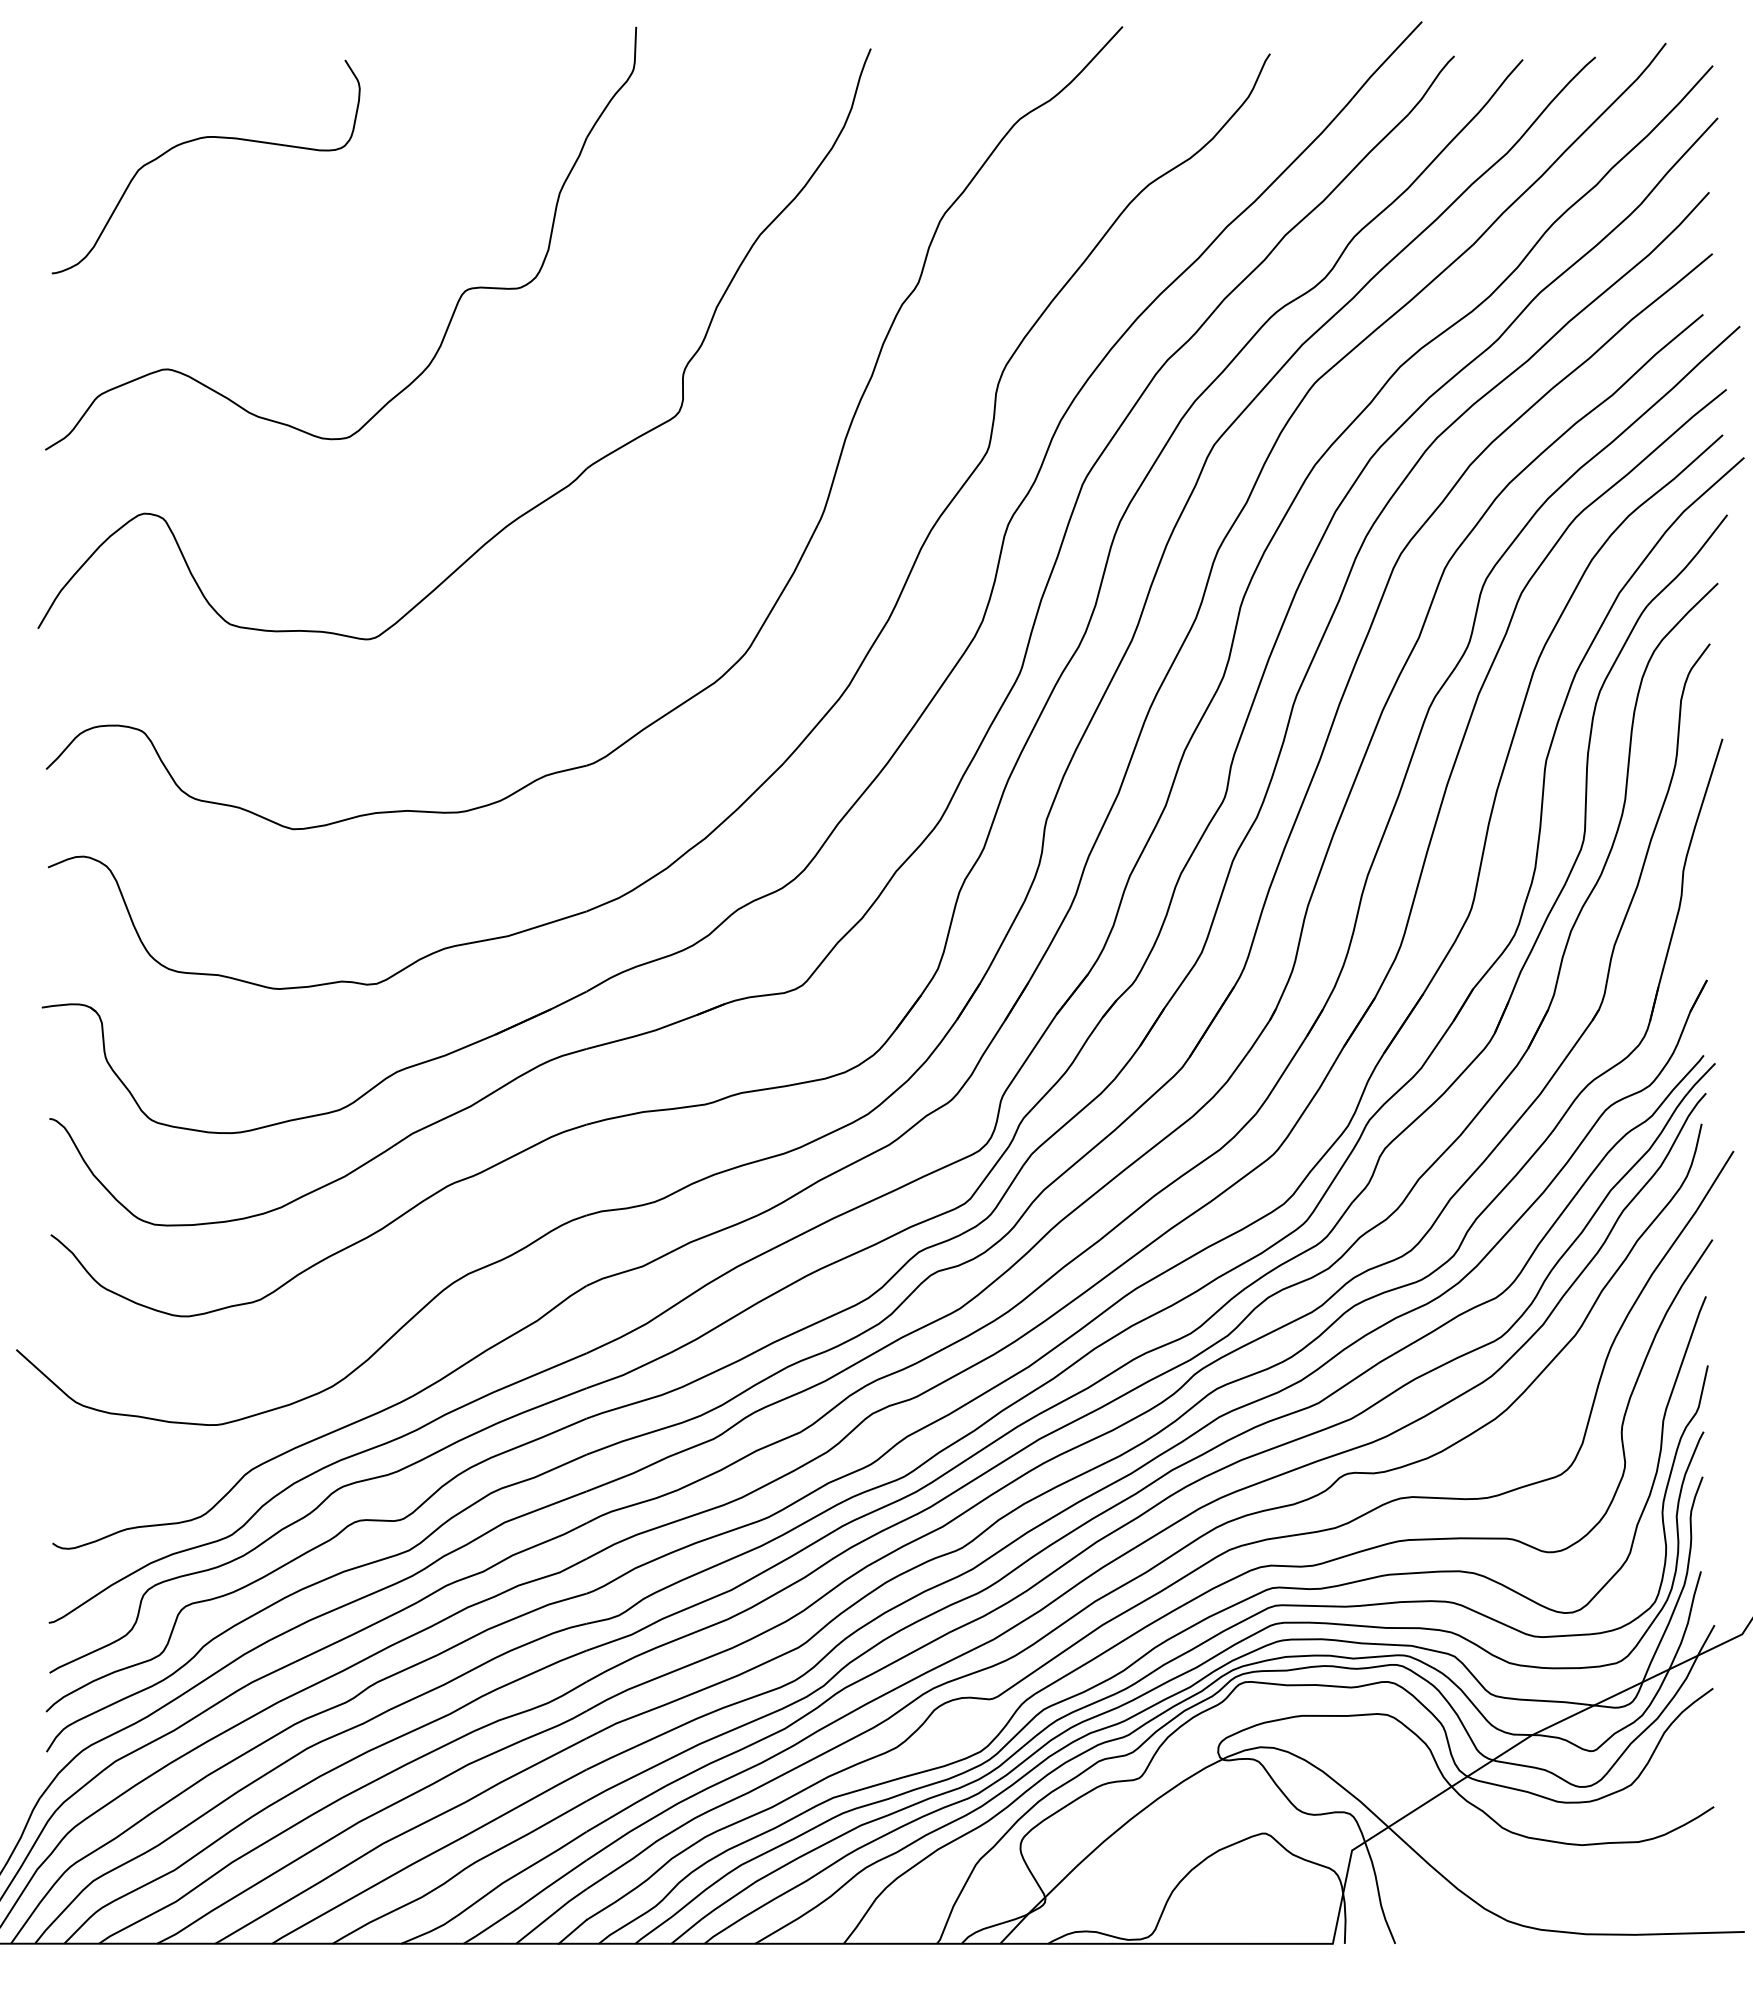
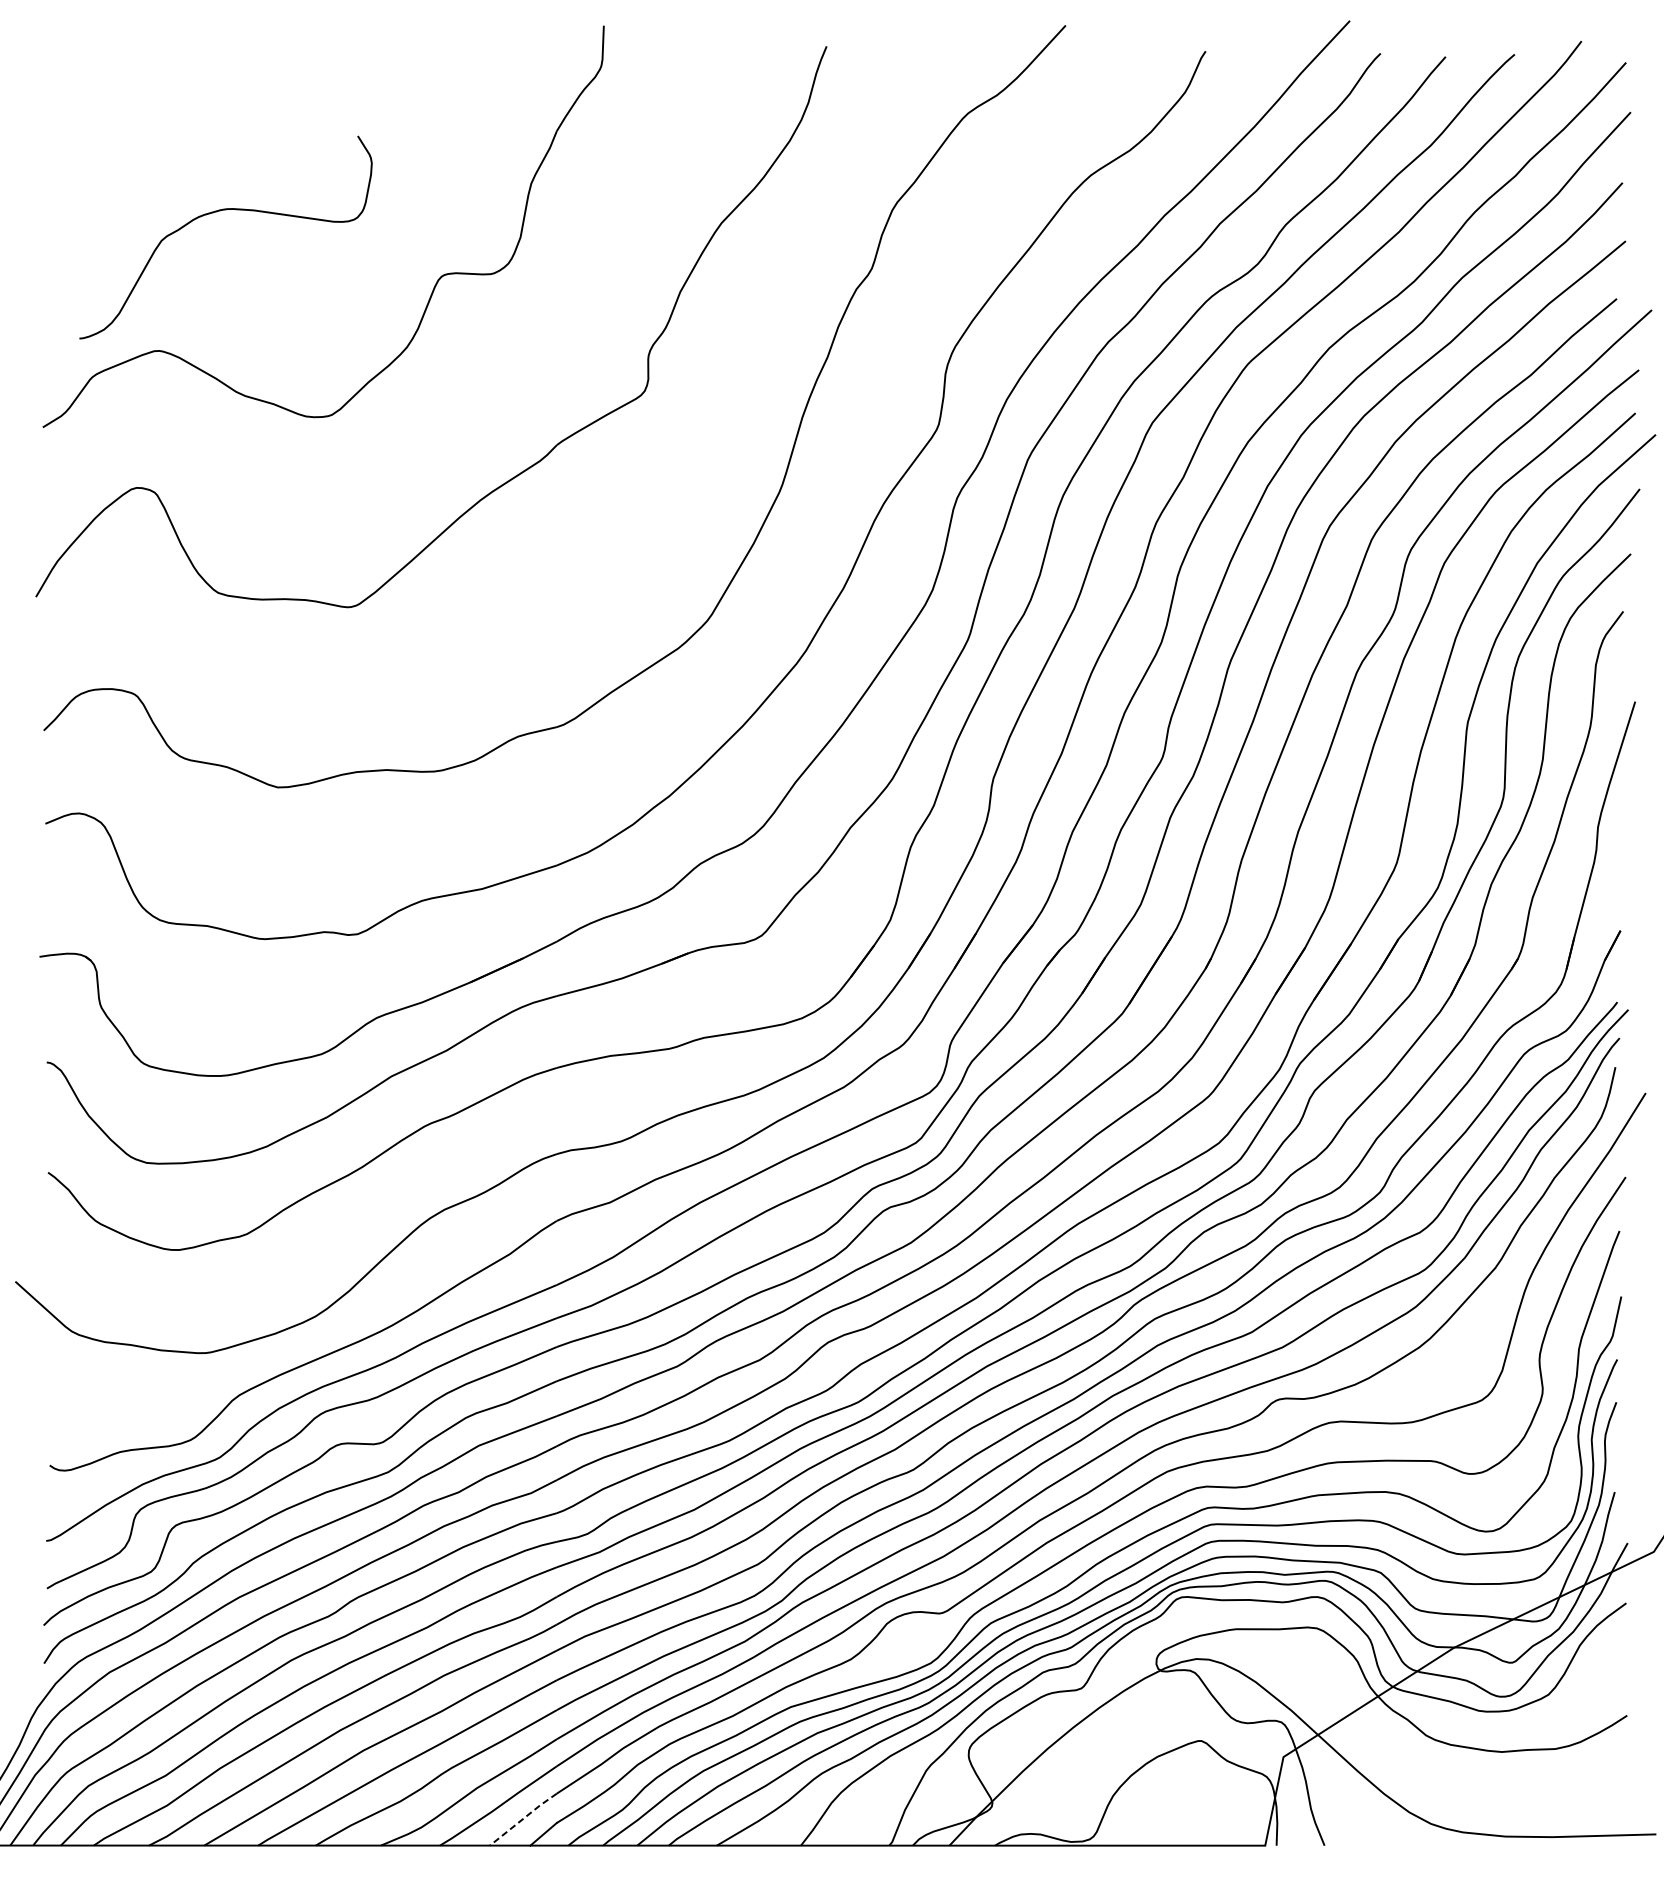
curve: (200, 139) -> (220, 211), moved
line: (550, 1916) -> (522, 1819), solid -> dashed

